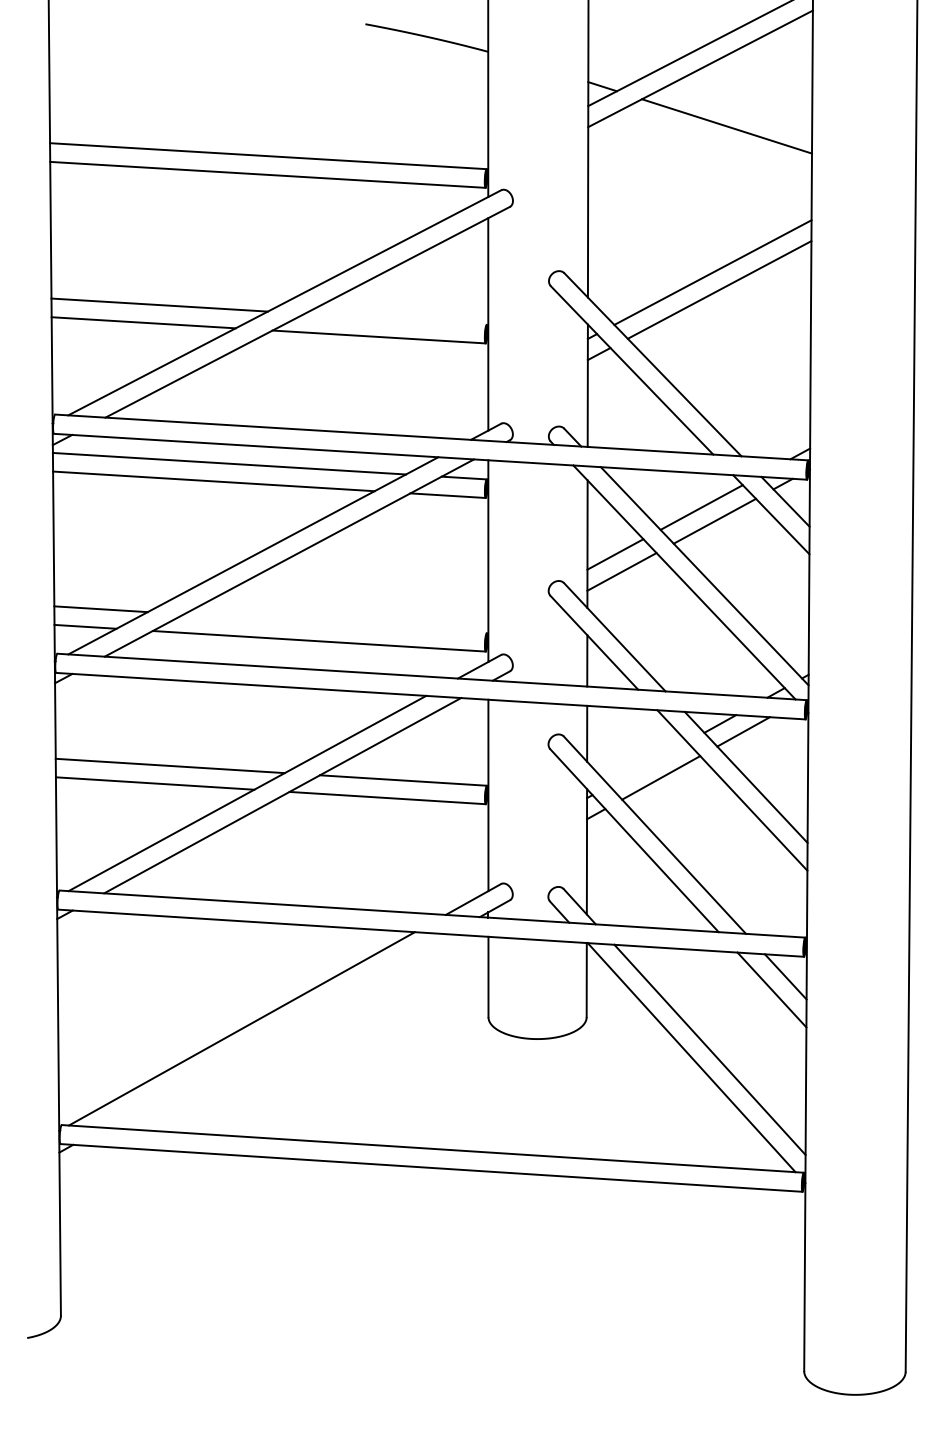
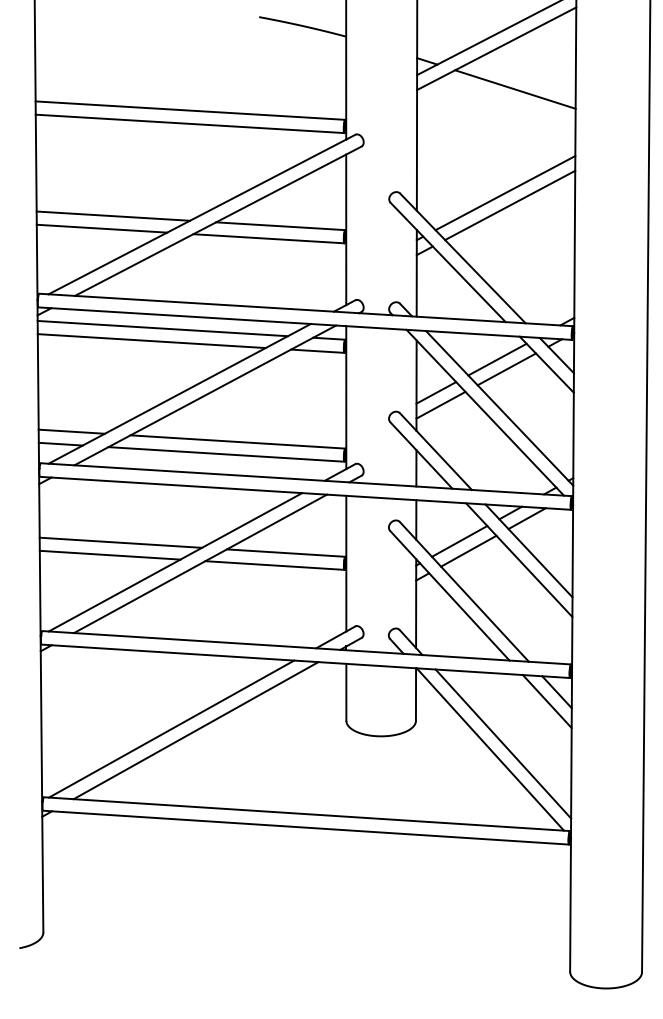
line: (395, 318) -> (280, 225), added
line: (334, 623) -> (237, 441), added
line: (648, 763) -> (459, 541), added
line: (276, 1030) -> (196, 730), added

